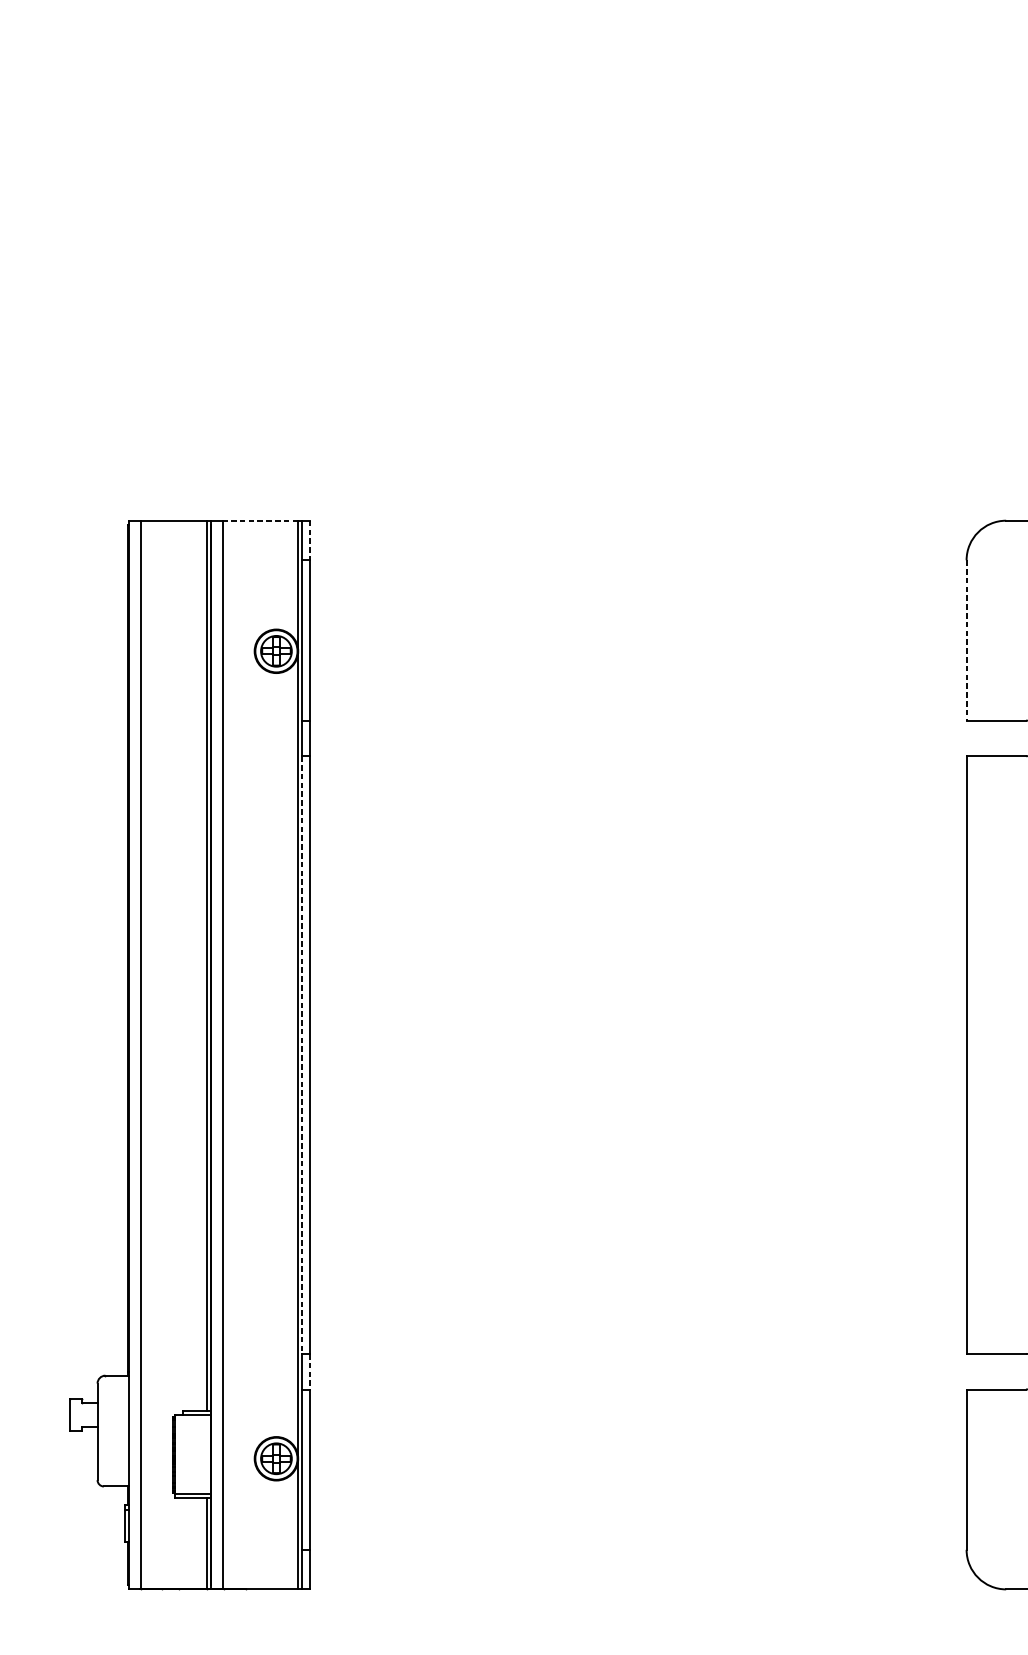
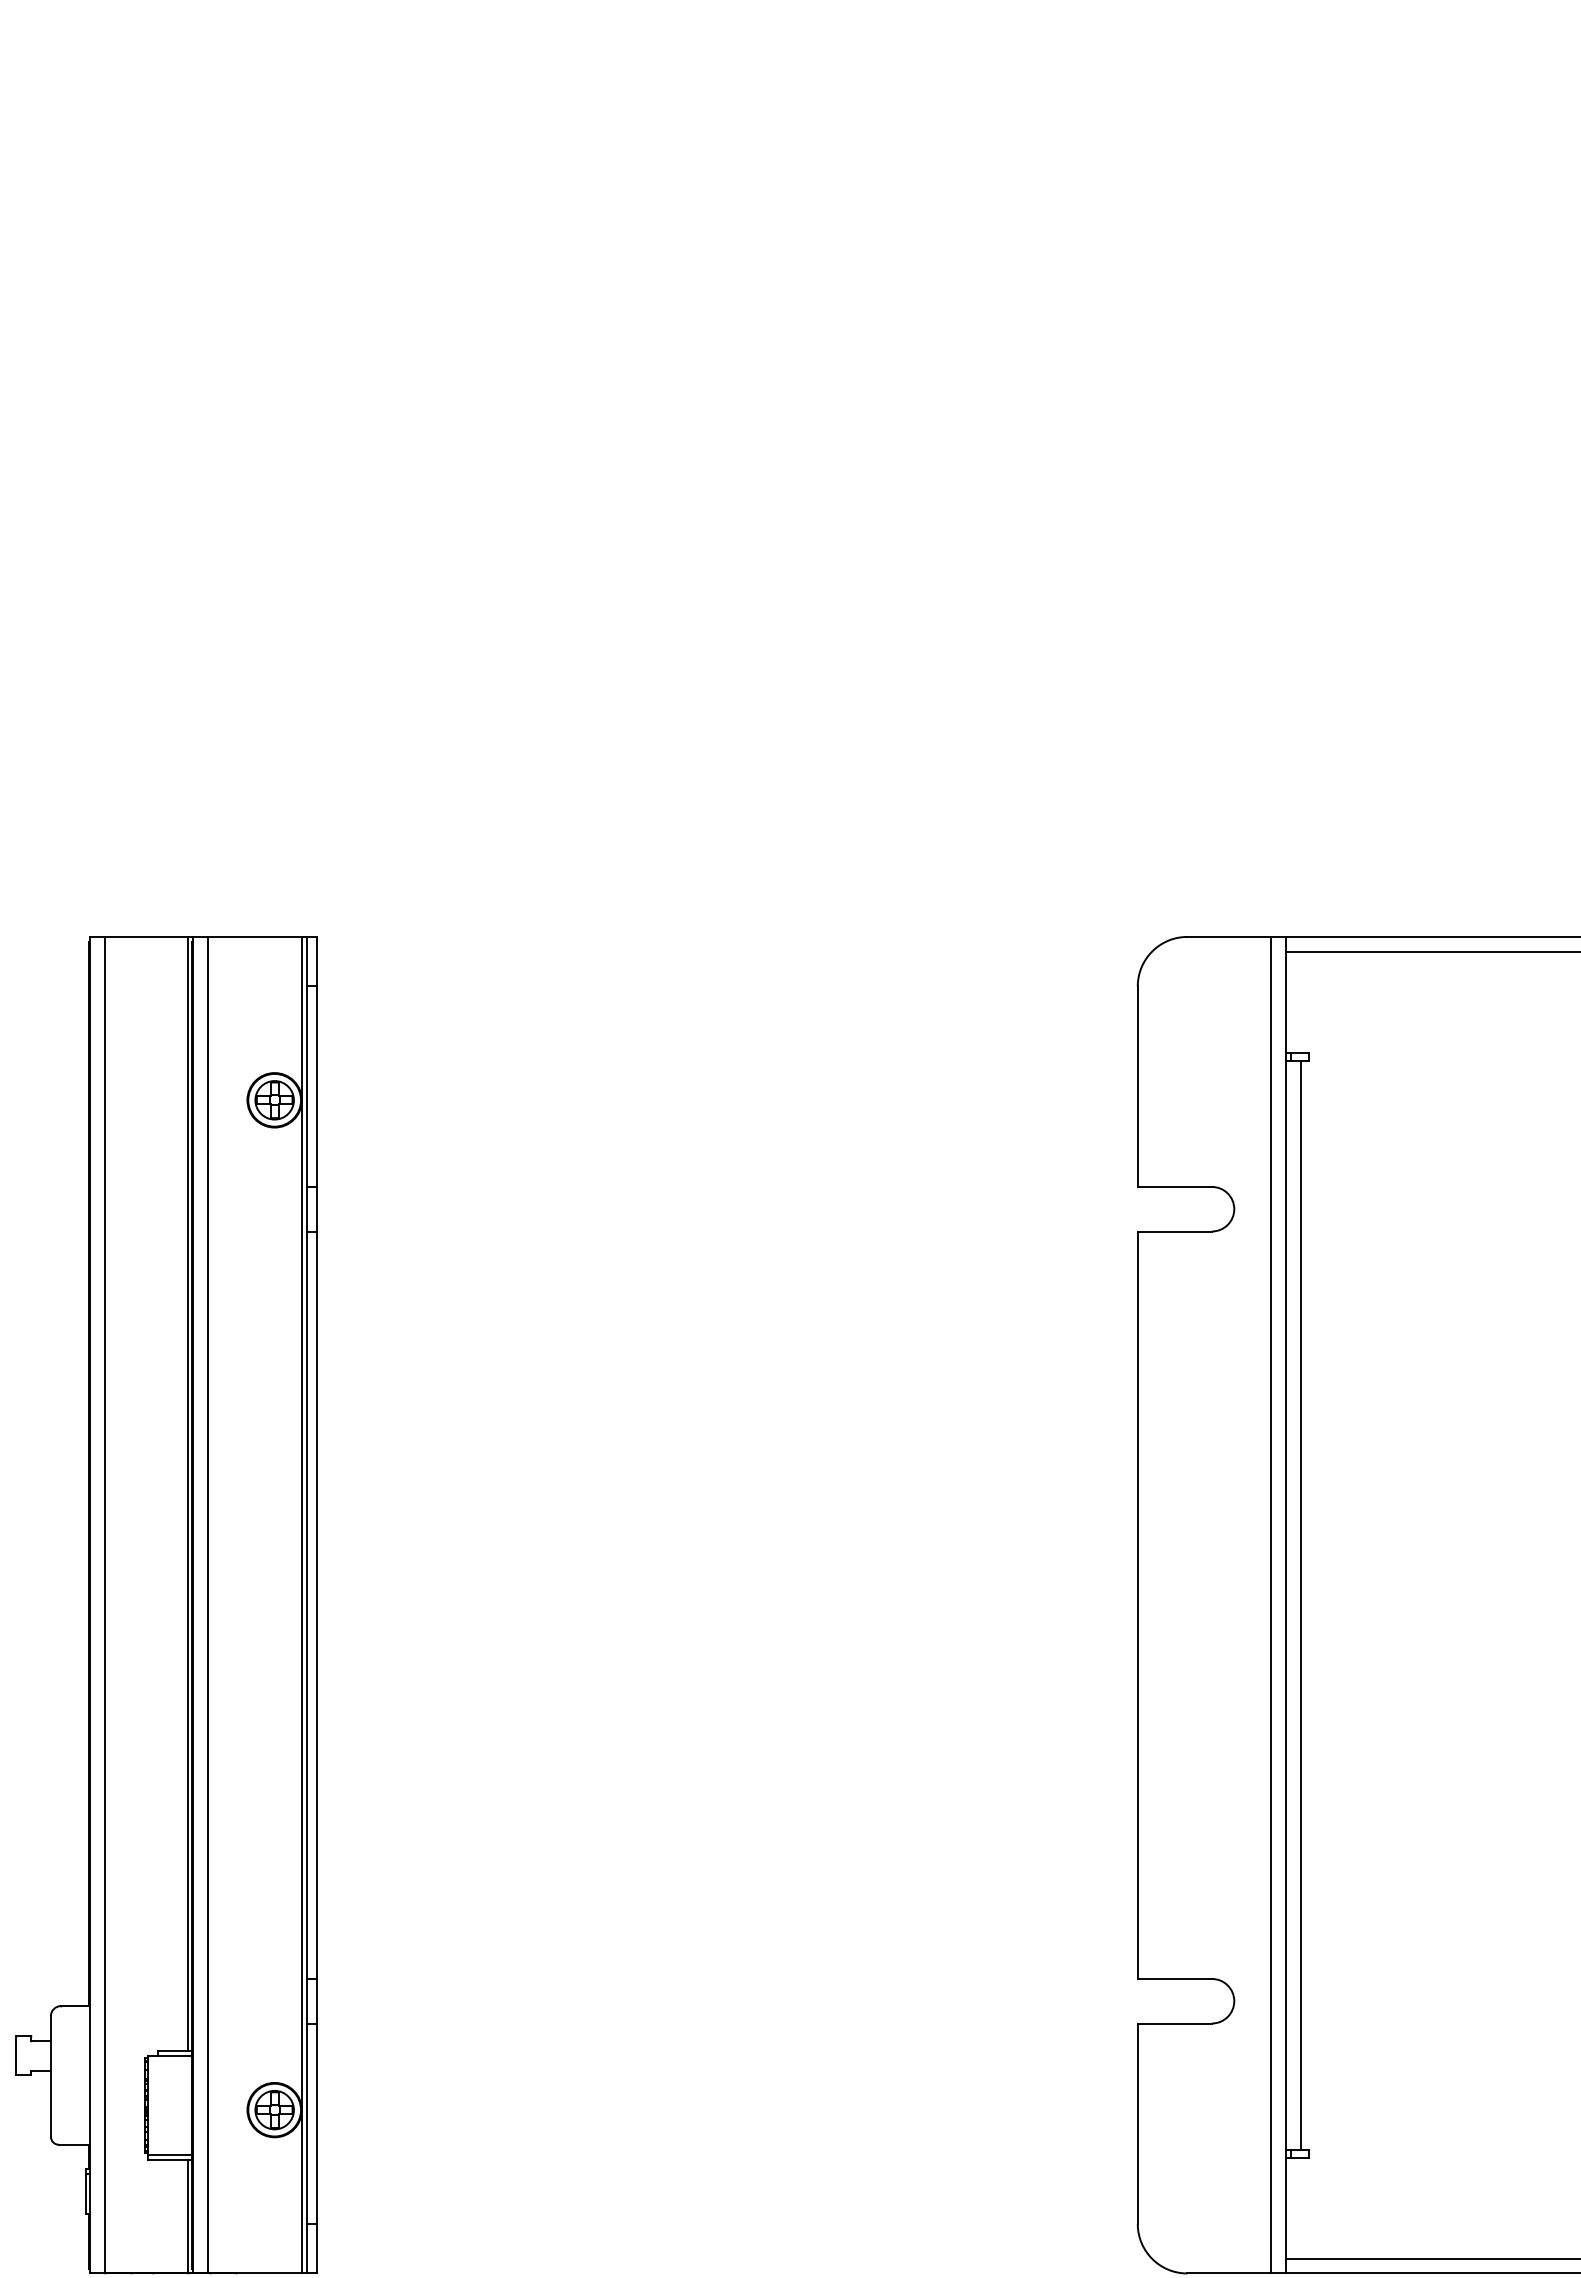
line: (260, 520) -> (254, 936), dashed -> solid
line: (309, 540) -> (316, 961), dashed -> solid
line: (966, 641) -> (1137, 1087), dashed -> solid
line: (301, 1055) -> (306, 1605), dashed -> solid
line: (309, 1371) -> (316, 2001), dashed -> solid

